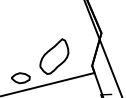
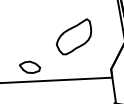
part: (54, 56) -> (74, 36), moved

